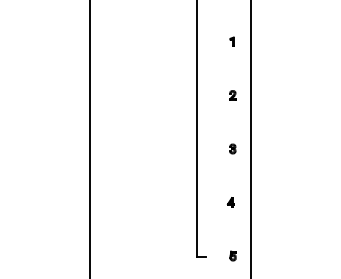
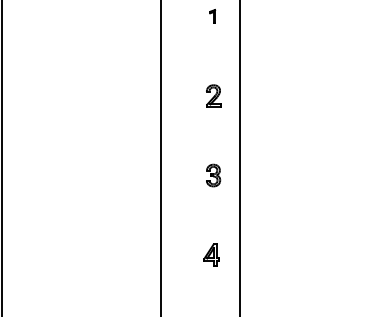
part: (232, 95) -> (213, 96), size x1.6
part: (232, 148) -> (213, 174), size x1.6
part: (230, 202) -> (210, 254), size x1.6

